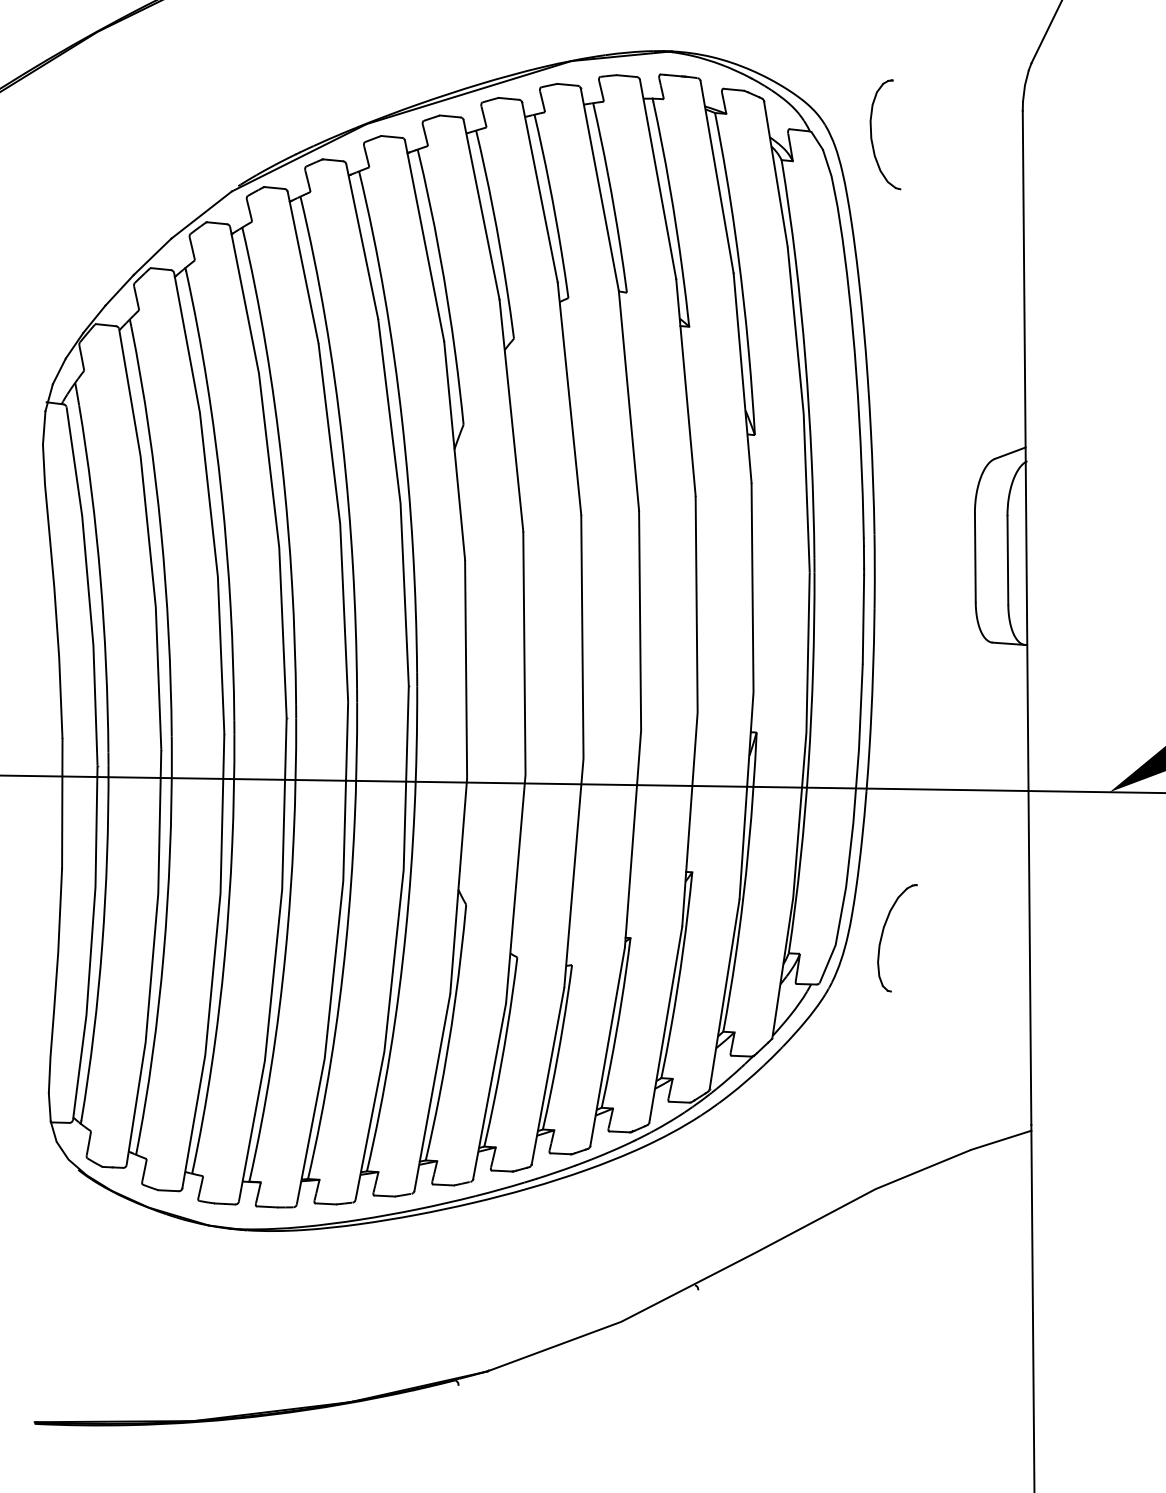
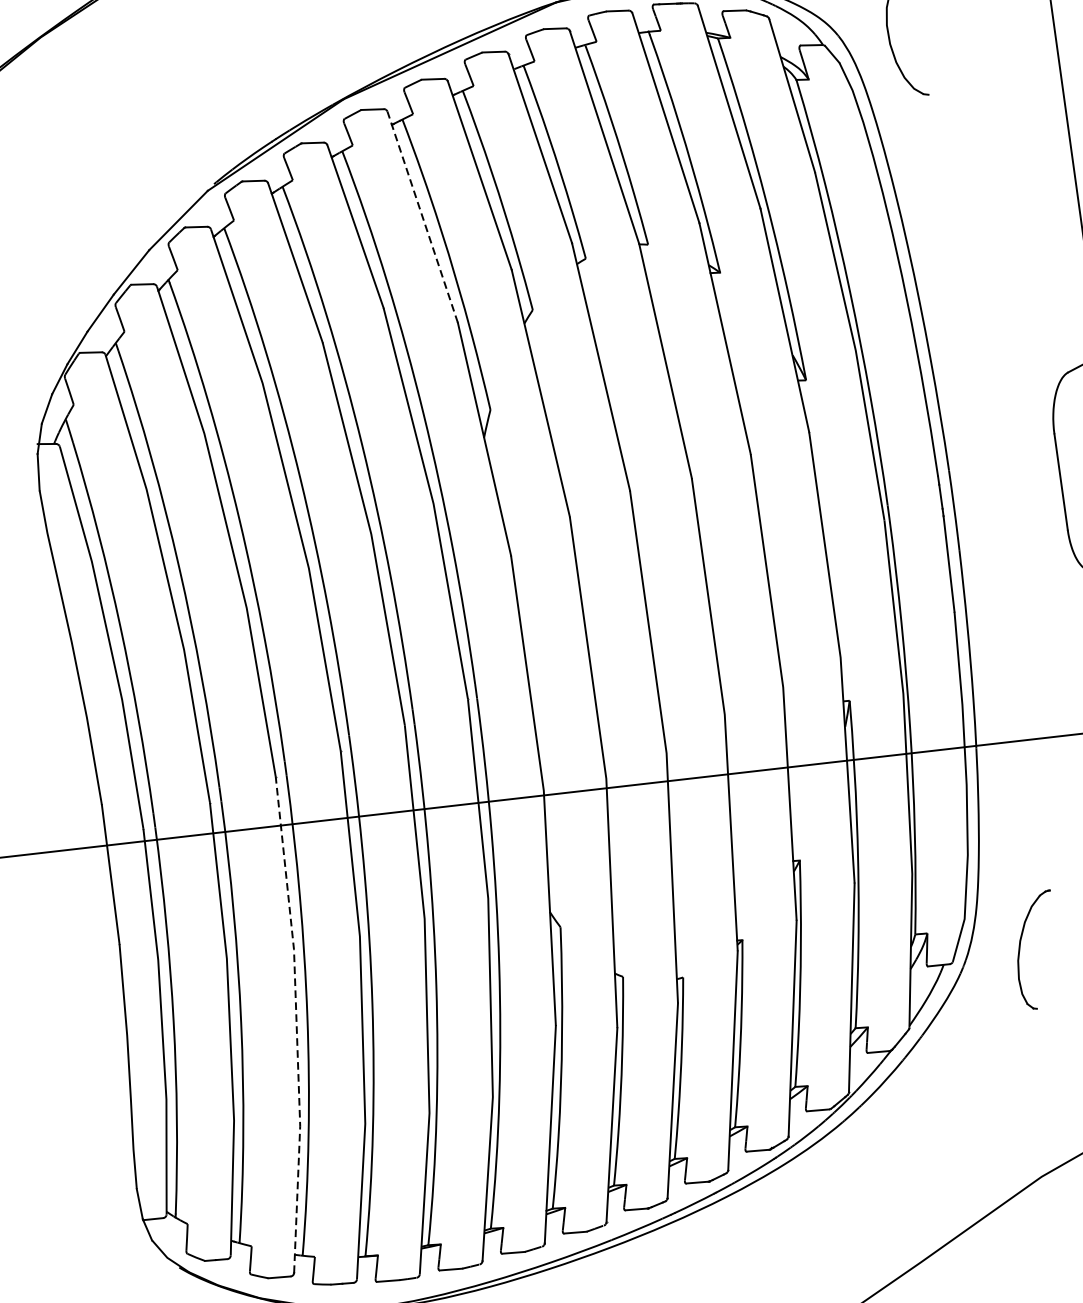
line: (424, 240) -> (422, 216), solid -> dashed
part: (883, 934) -> (1020, 948), moved
line: (214, 962) -> (297, 1024), solid -> dashed

